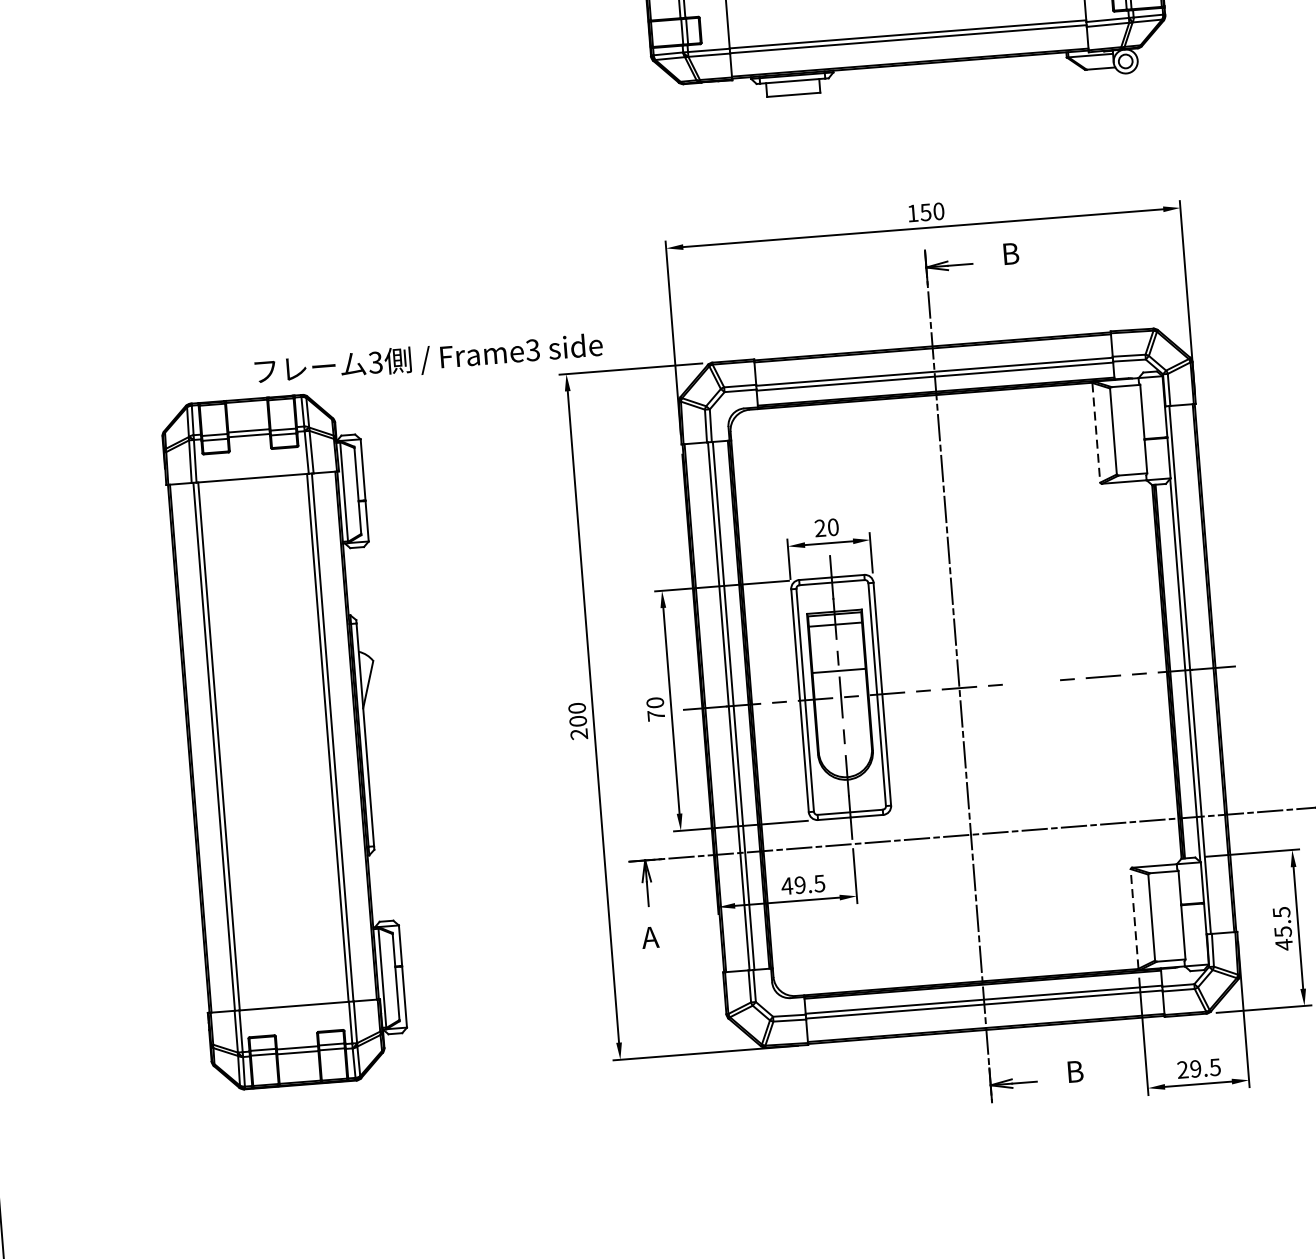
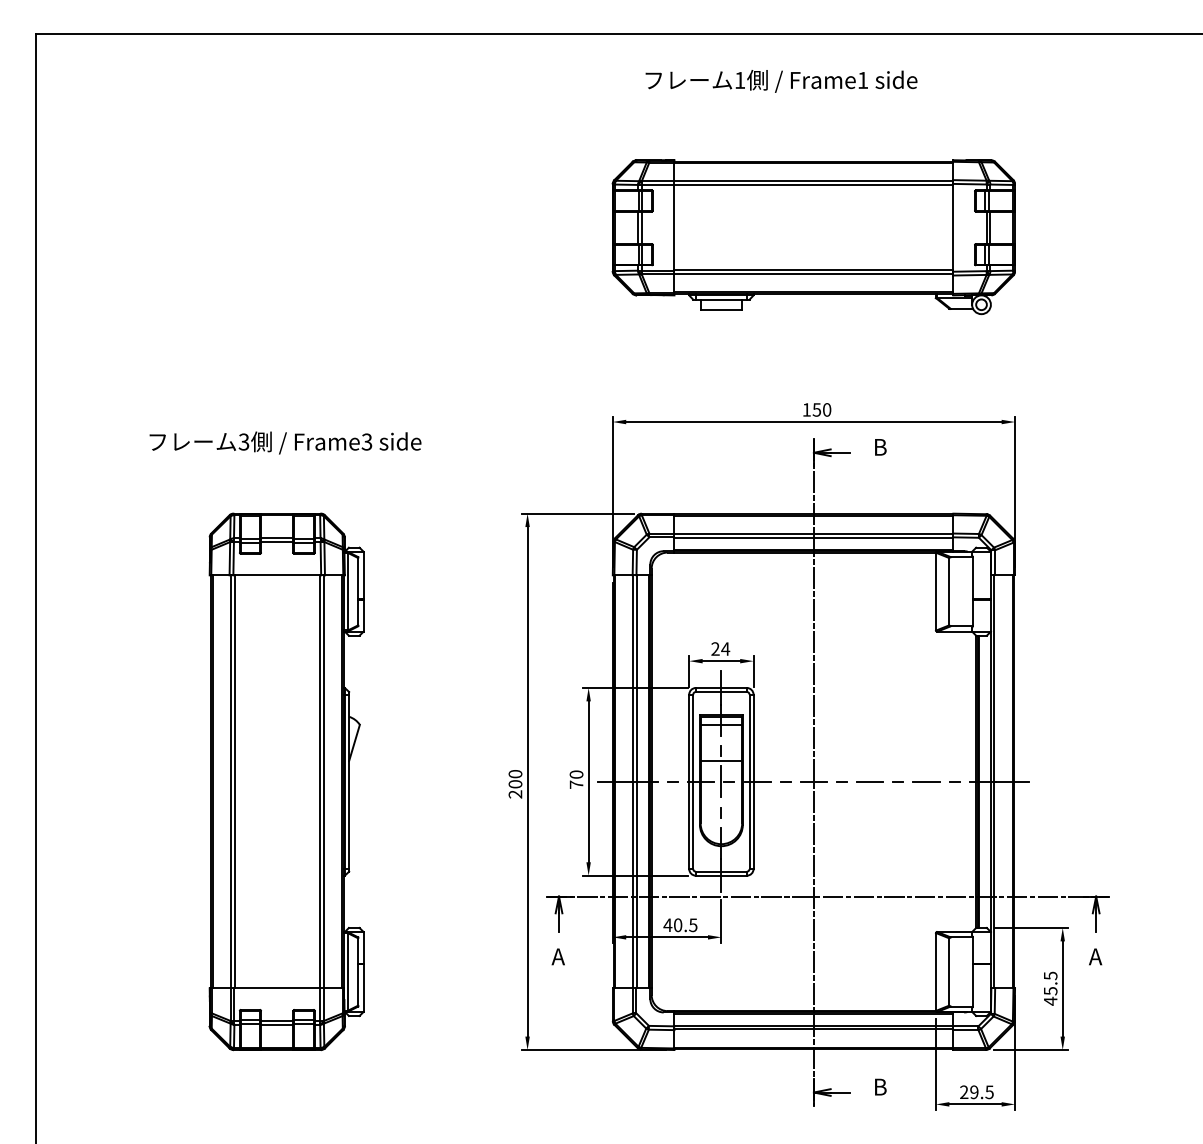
text: (428, 359) -> (285, 442), moved
line: (1095, 432) -> (935, 591), dashed -> solid
text: (833, 526) -> (725, 648), 20 -> 24
line: (1031, 682) -> (870, 781), added
text: (799, 885) -> (677, 925), 49.5 -> 40.5
line: (1133, 918) -> (935, 971), dashed -> solid

